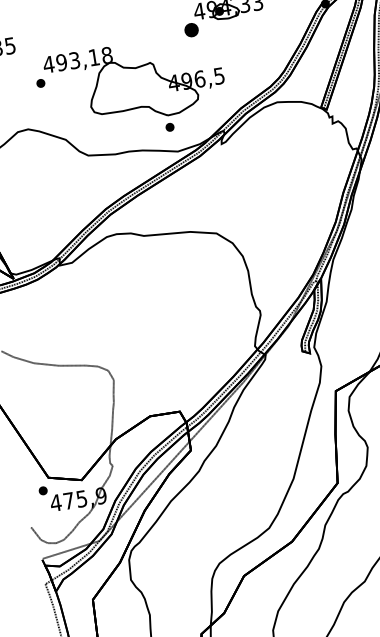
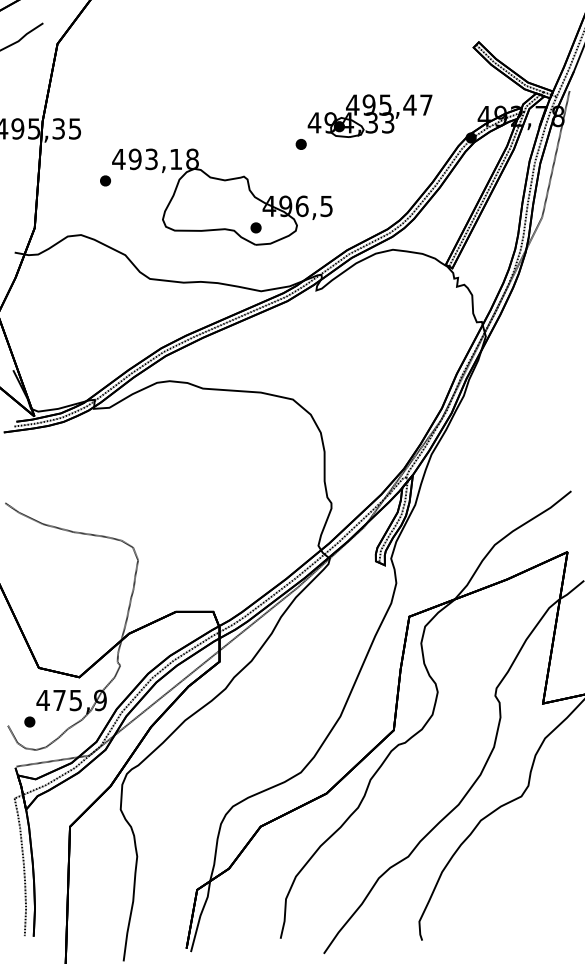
part: (190, 30) -> (300, 144), size x0.62
part: (169, 127) -> (255, 227), moved
part: (42, 490) -> (29, 721), moved

